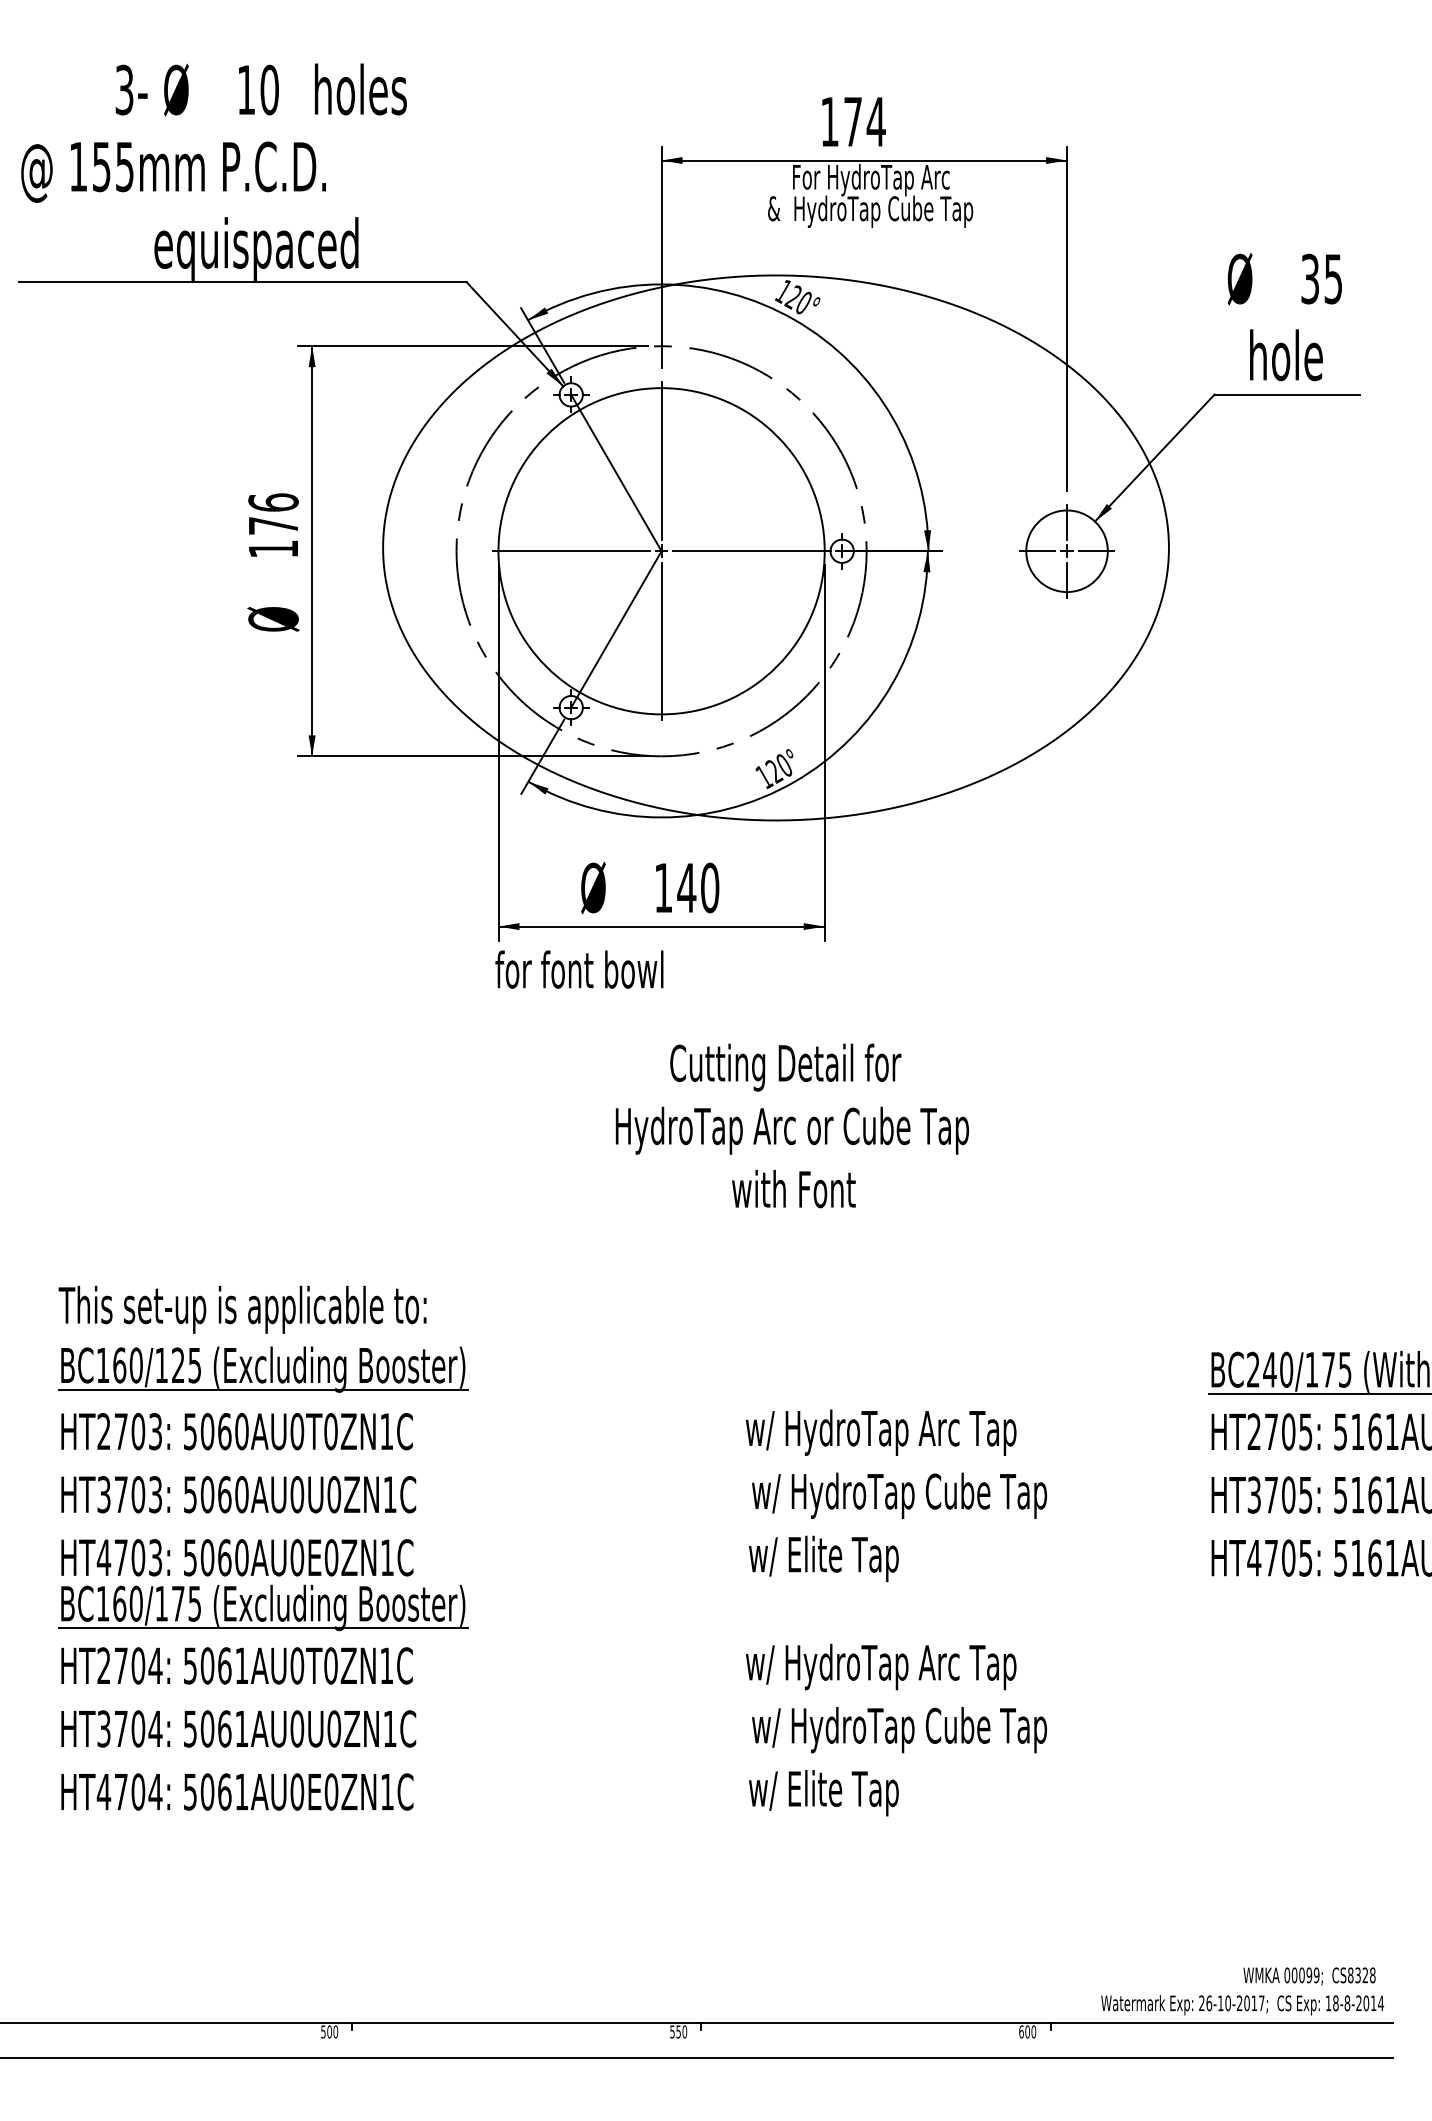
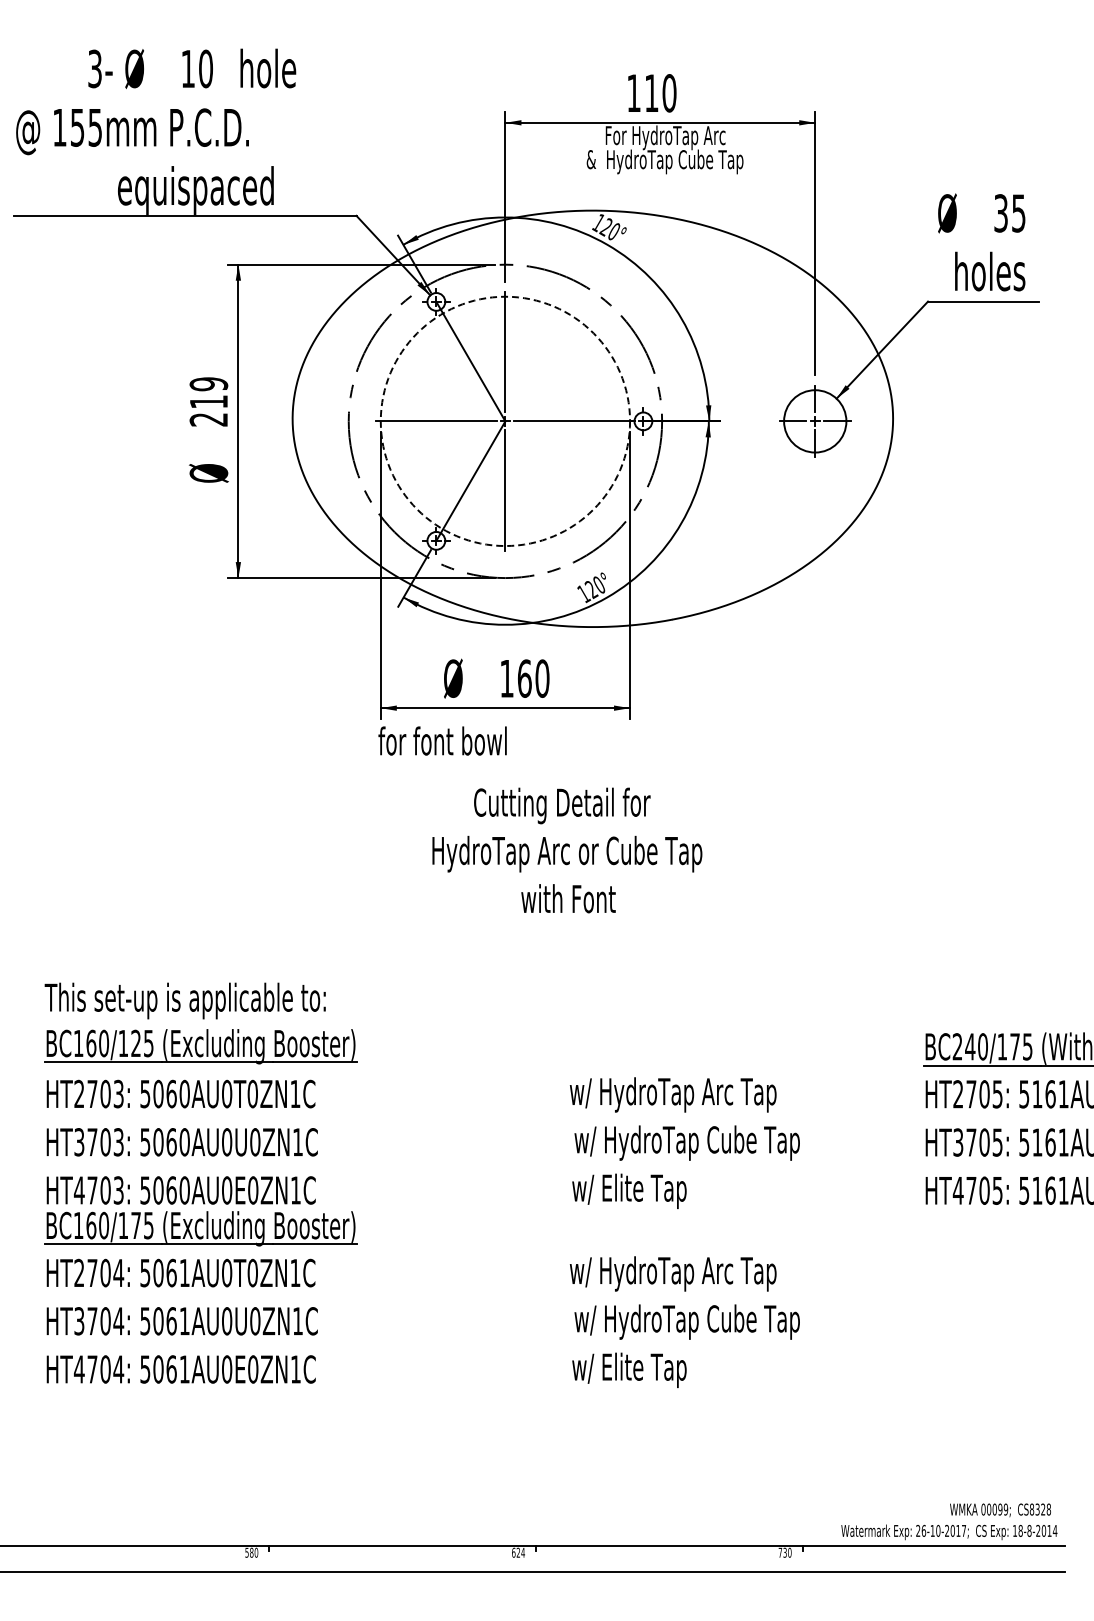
text: (398, 95) -> (304, 73), holes -> hole
text: (864, 122) -> (660, 93), 174 -> 110
text: (1334, 361) -> (1019, 276), hole -> holes
text: (273, 525) -> (208, 401), 176 -> 219
circle: (661, 551) -> (505, 421), solid -> dashed
text: (686, 887) -> (524, 678), 140 -> 160
text: (792, 1125) -> (567, 850), moved
text: (329, 2031) -> (251, 1552), 500 -> 580
text: (678, 2031) -> (518, 1552), 550 -> 624
text: (1024, 2031) -> (782, 1552), 600 -> 730

